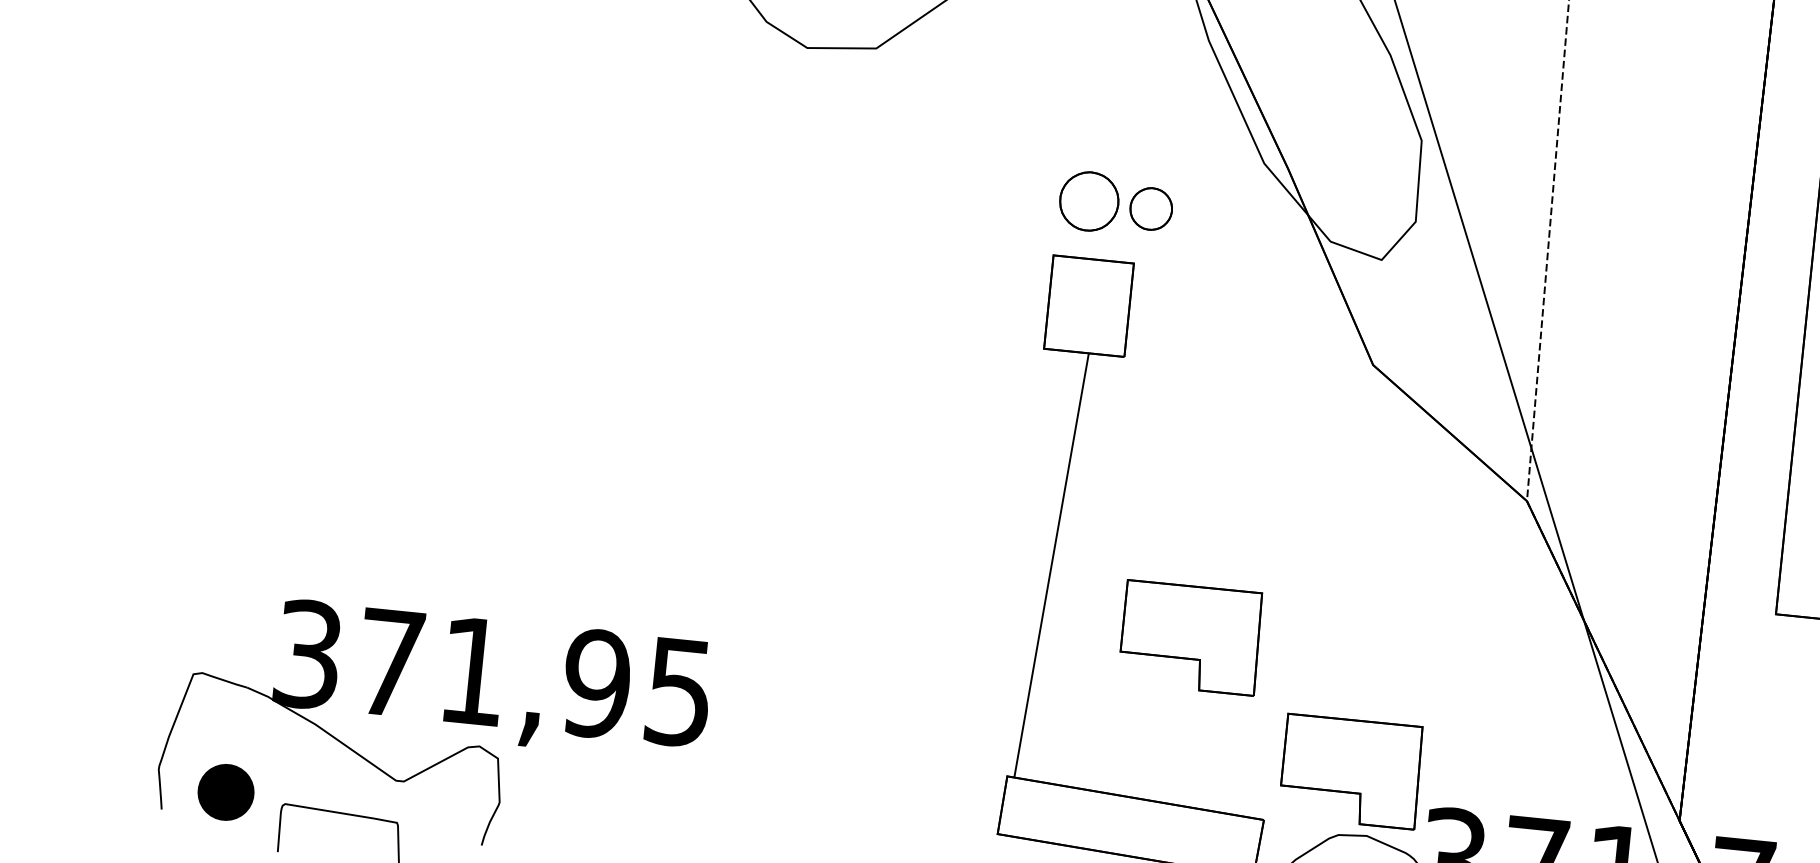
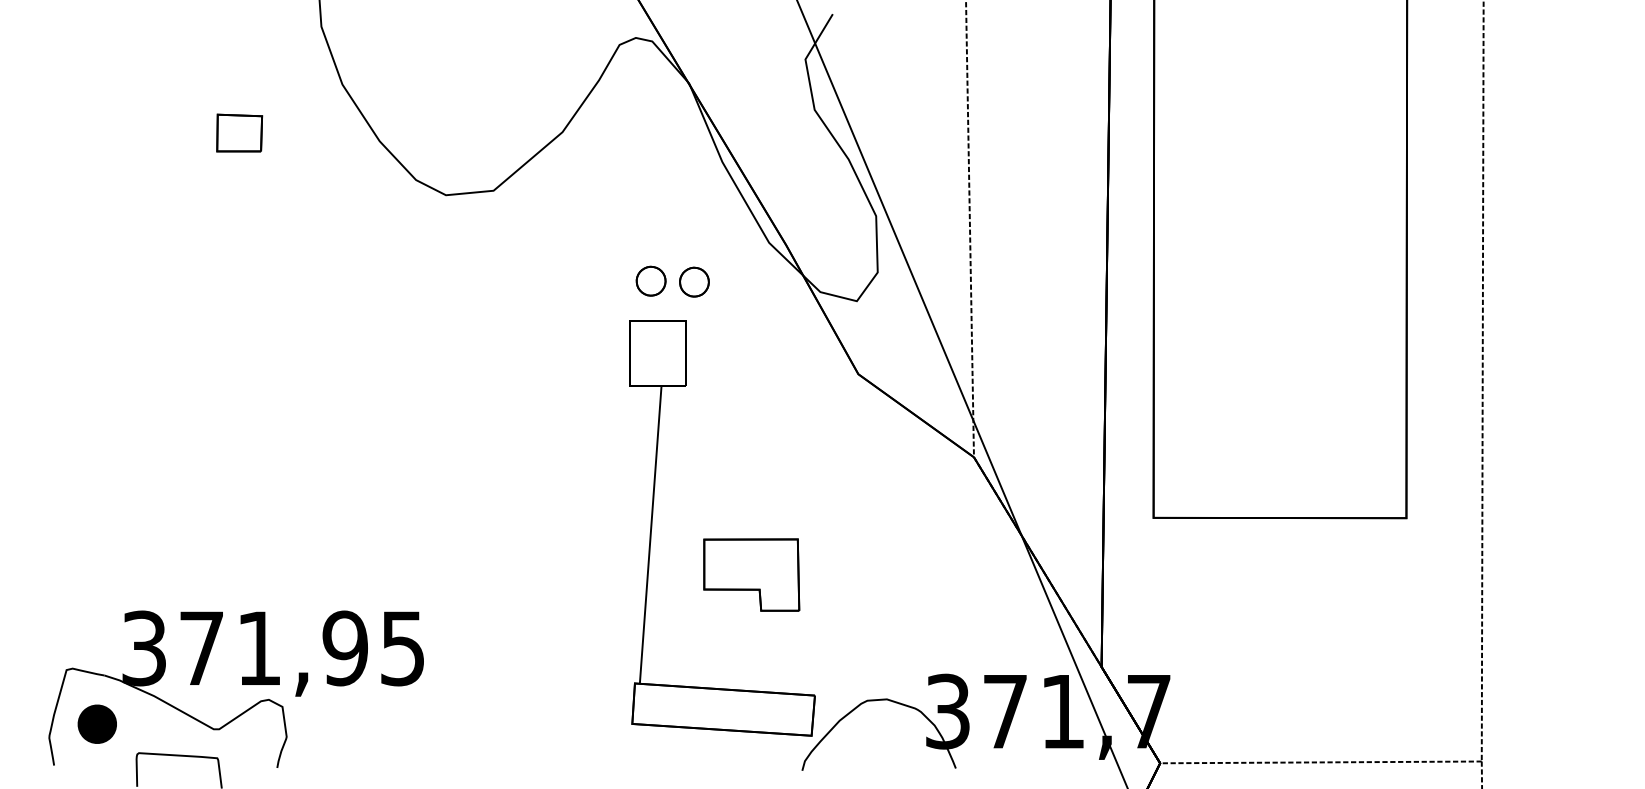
part: (1088, 200) -> (650, 280), size x0.71
part: (1350, 770) -> (871, 655), removed
part: (224, 791) -> (96, 723), moved

